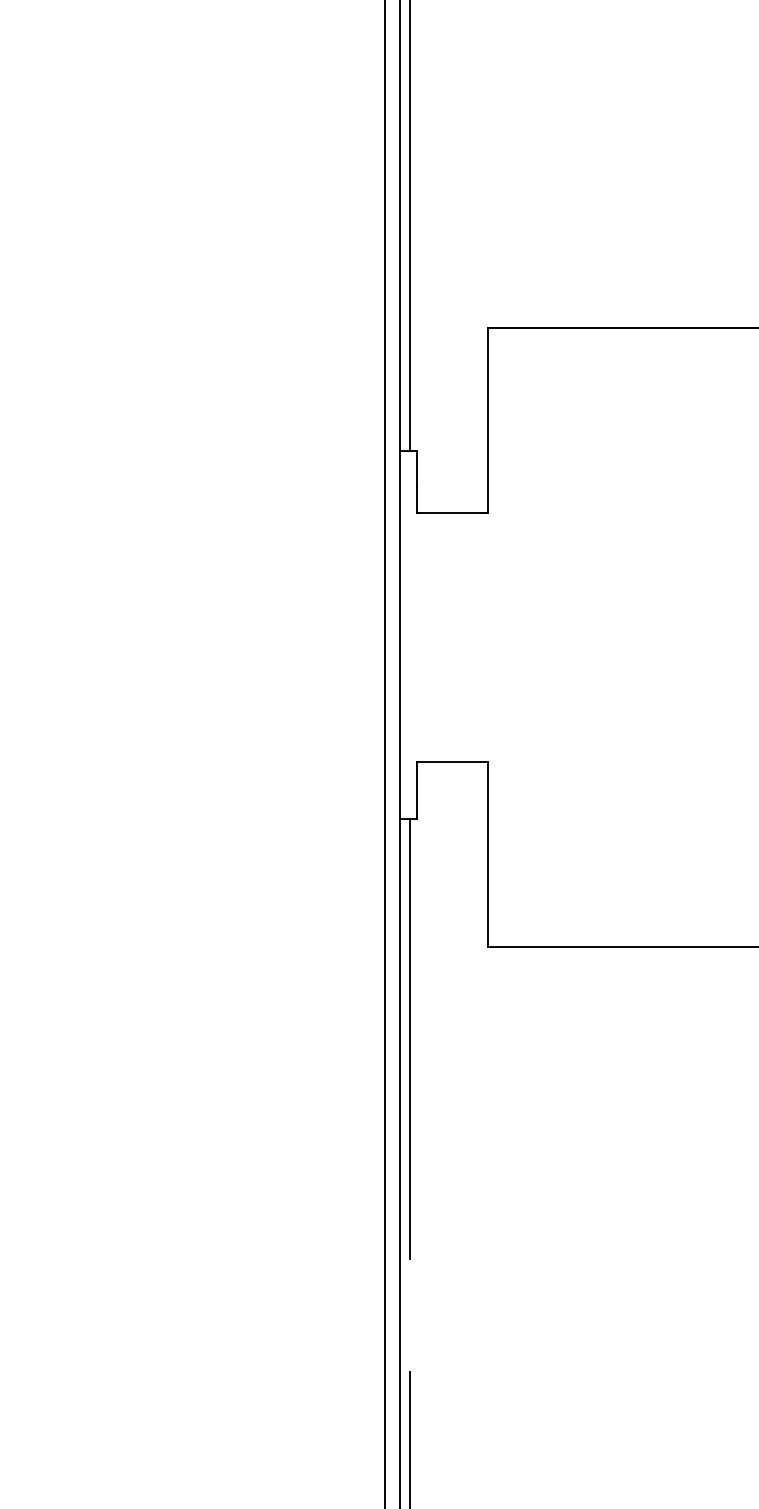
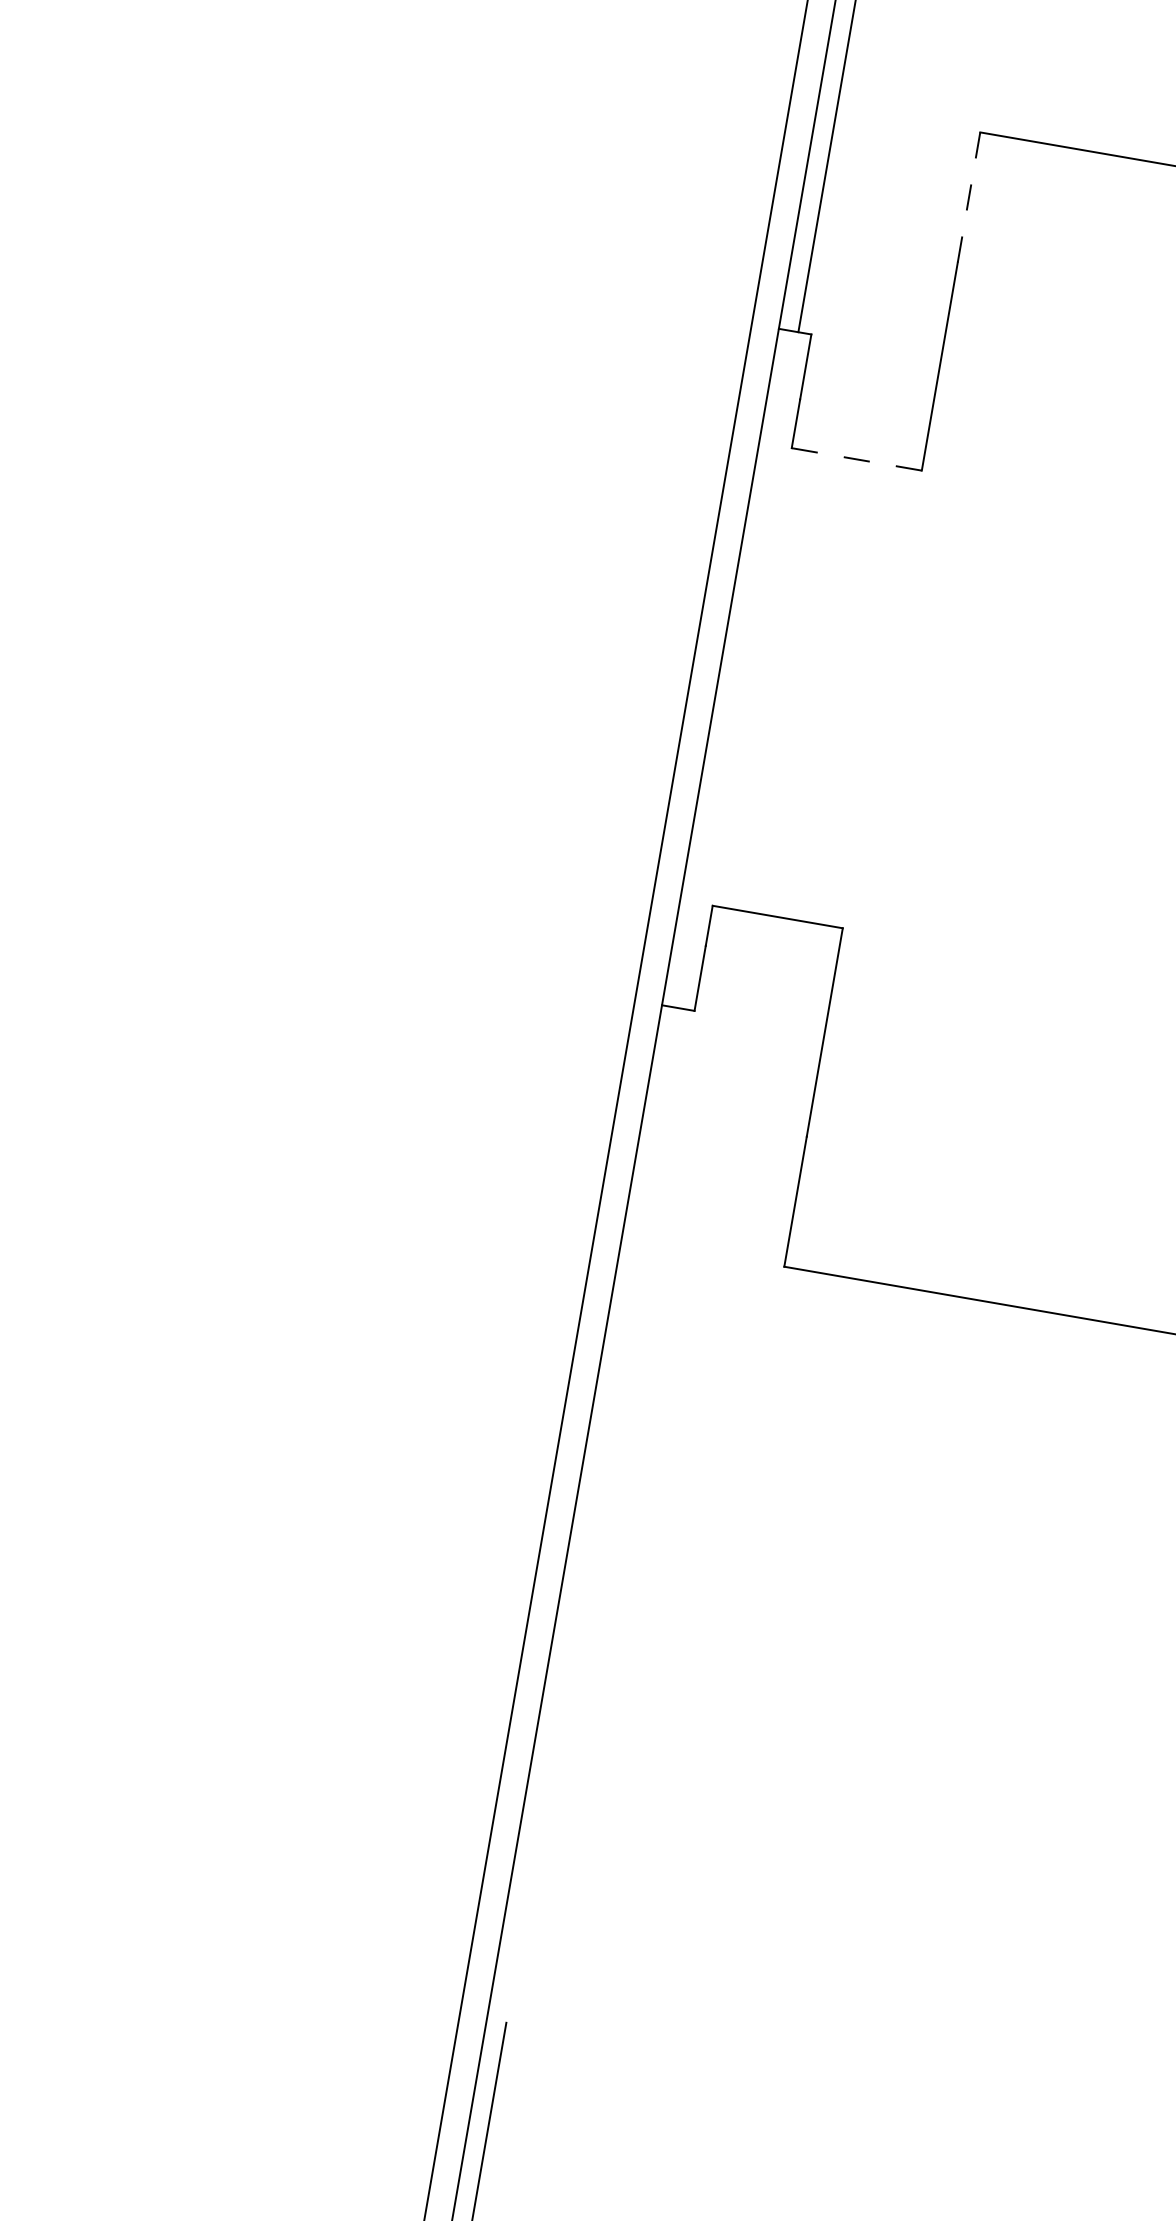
line: (488, 363) -> (969, 197), solid -> dashed
line: (453, 512) -> (858, 459), solid -> dashed
line: (410, 1039) -> (612, 1412), removed

